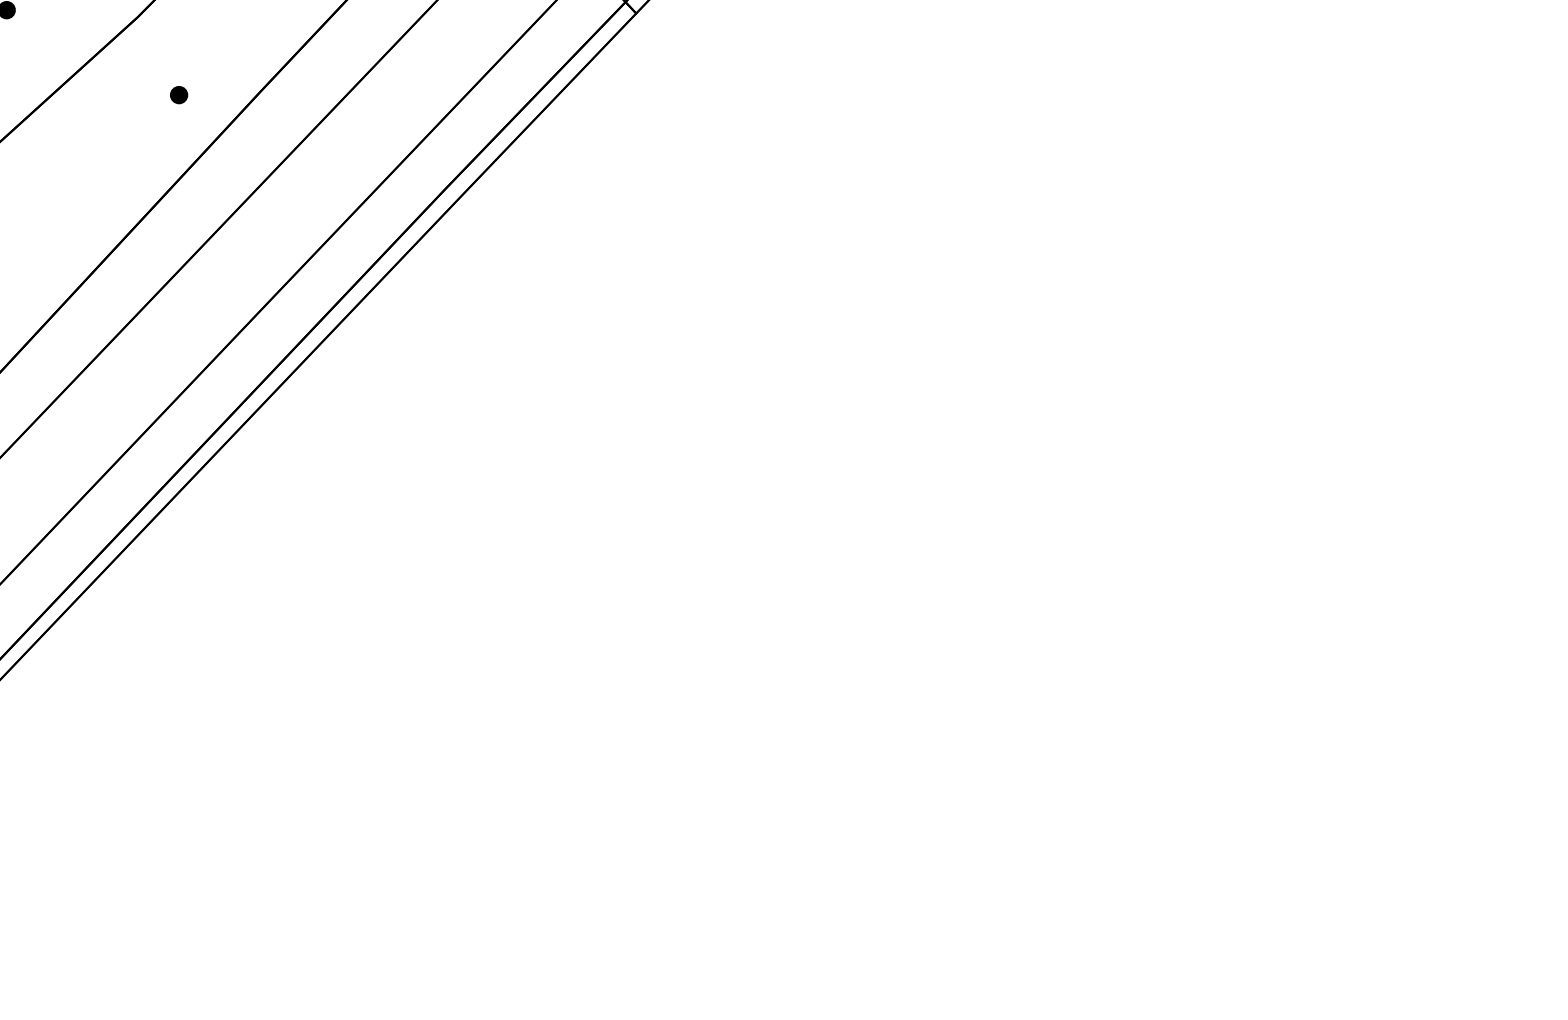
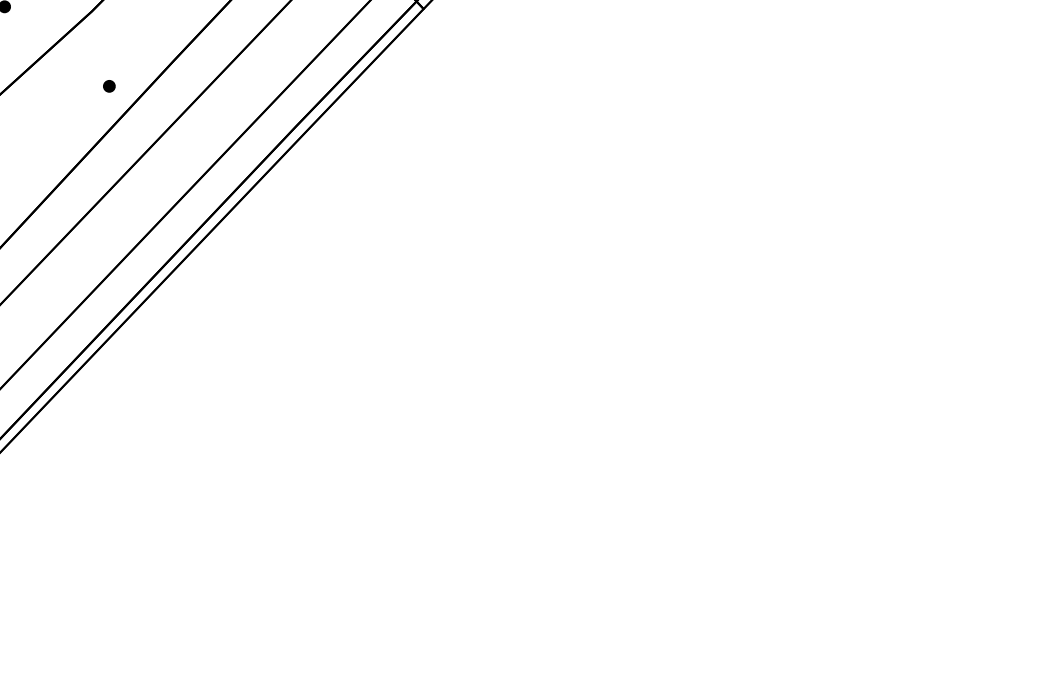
part: (179, 95) -> (109, 86), moved

